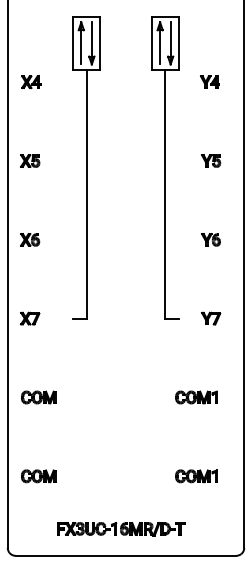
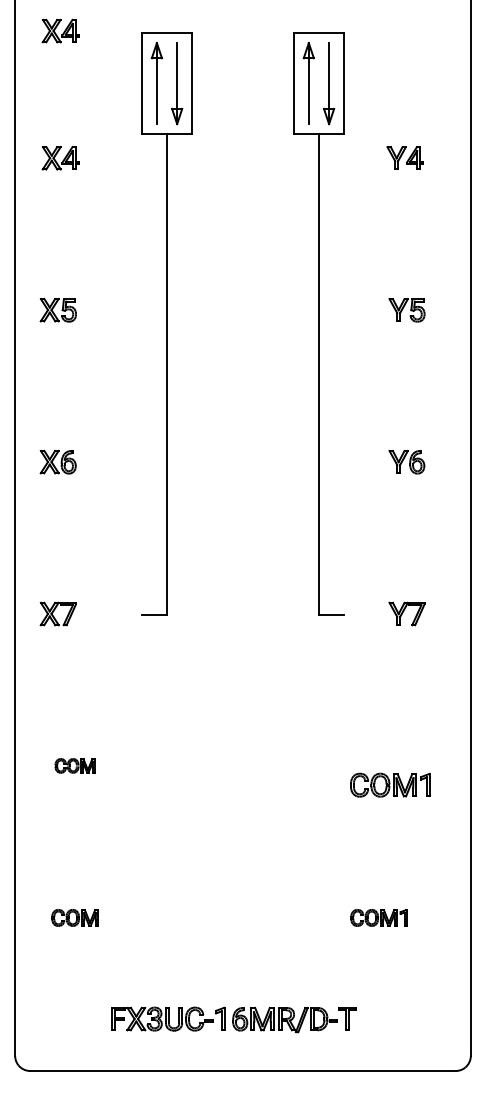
part: (31, 16) -> (60, 31), added
part: (38, 397) -> (74, 765), size x0.6
part: (196, 397) -> (390, 785), moved
part: (38, 476) -> (74, 918), size x0.7
part: (196, 476) -> (378, 918), size x0.7

